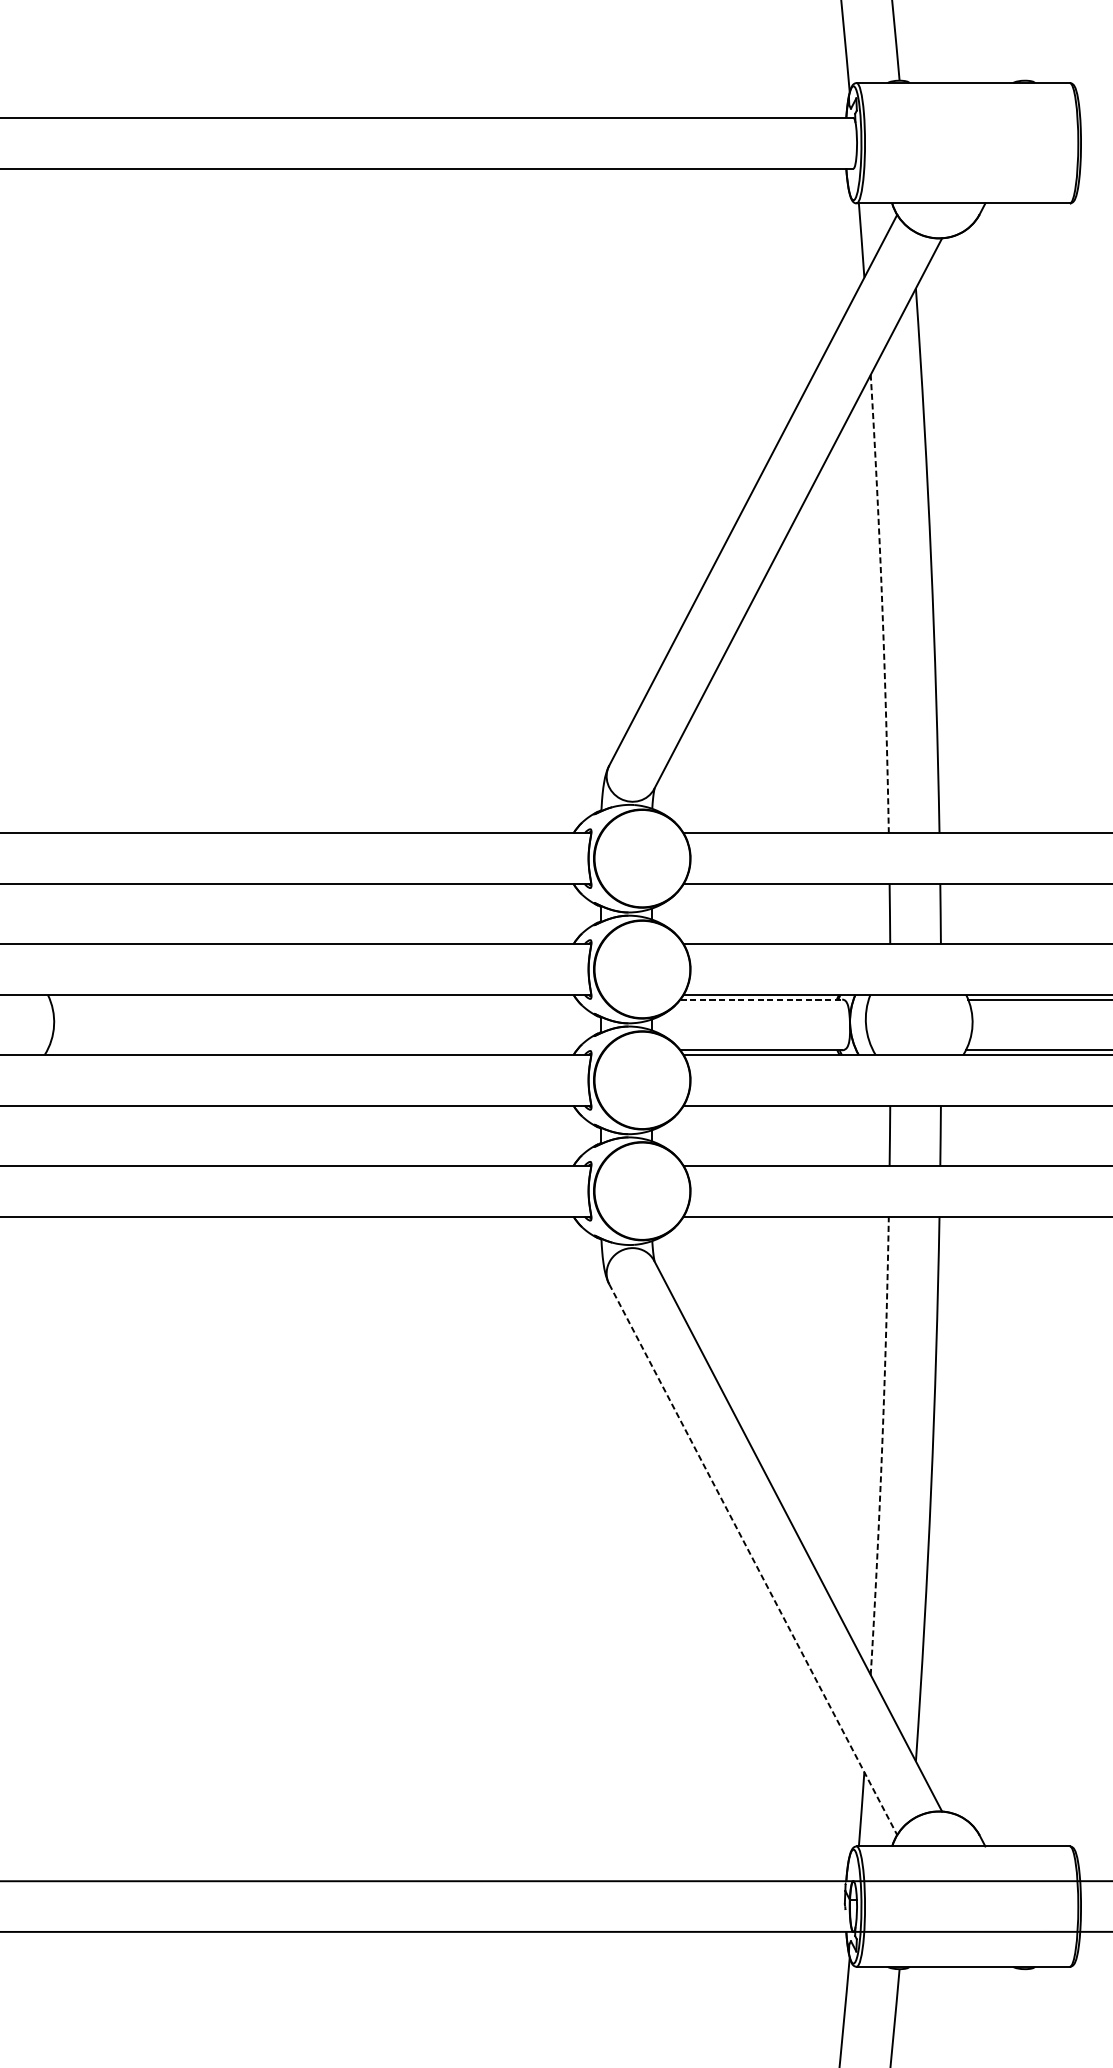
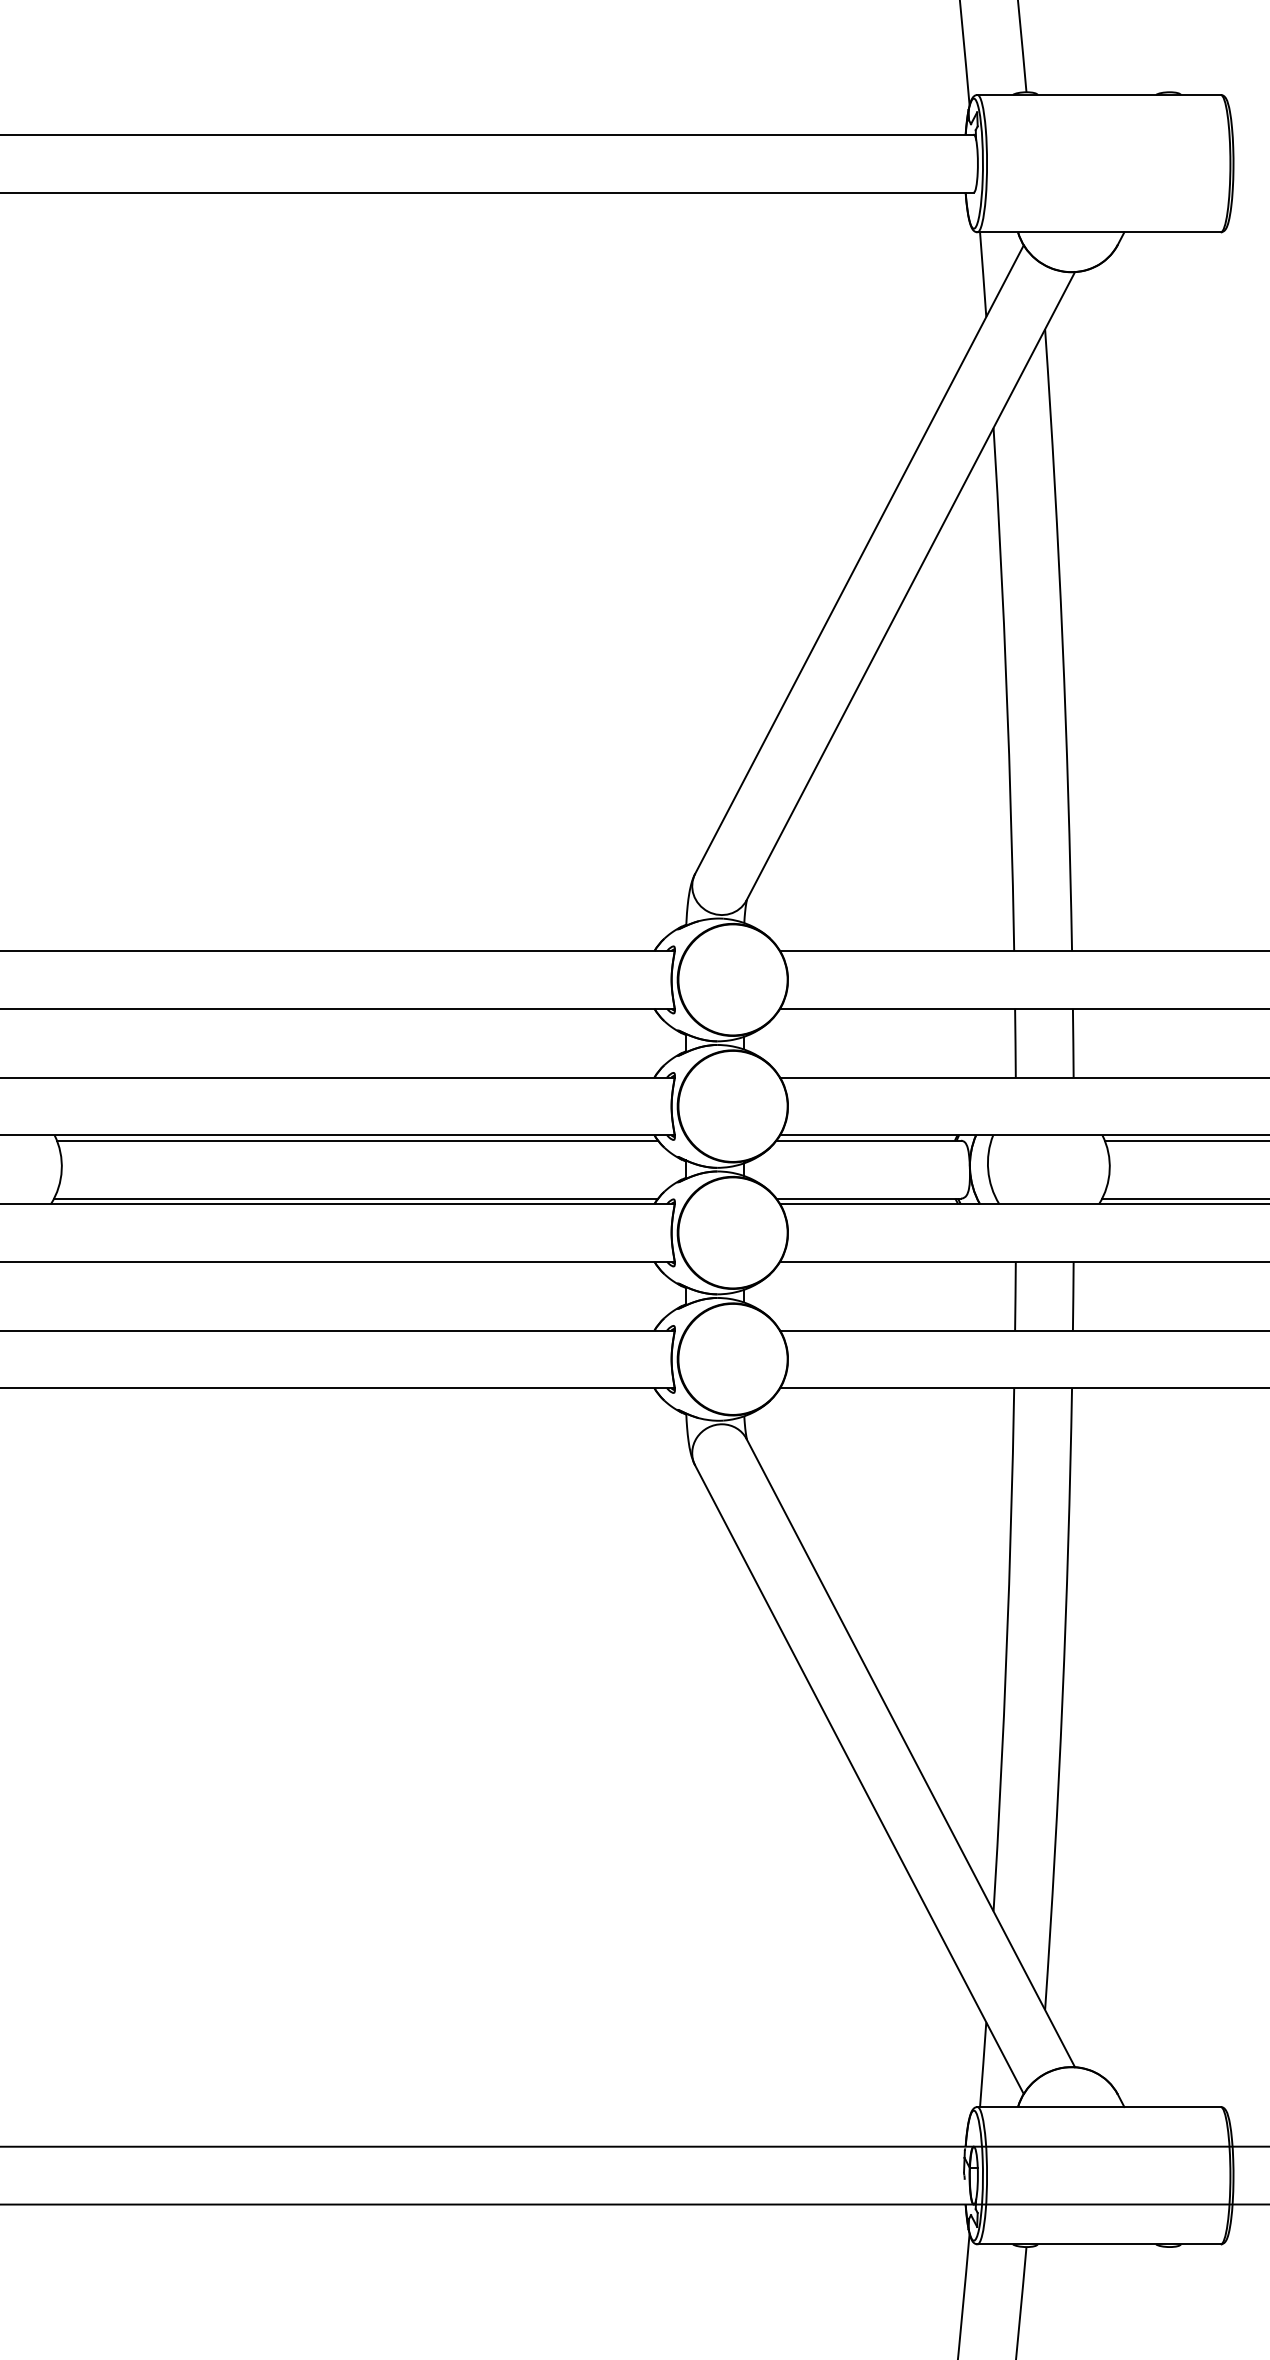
arc: (882, 604) -> (1006, 689), dashed -> solid
line: (313, 999) -> (357, 1140), added
line: (762, 999) -> (869, 1140), dashed -> solid
line: (312, 1050) -> (356, 1198), added
arc: (882, 1445) -> (1006, 1649), dashed -> solid
line: (753, 1559) -> (859, 1779), dashed -> solid

